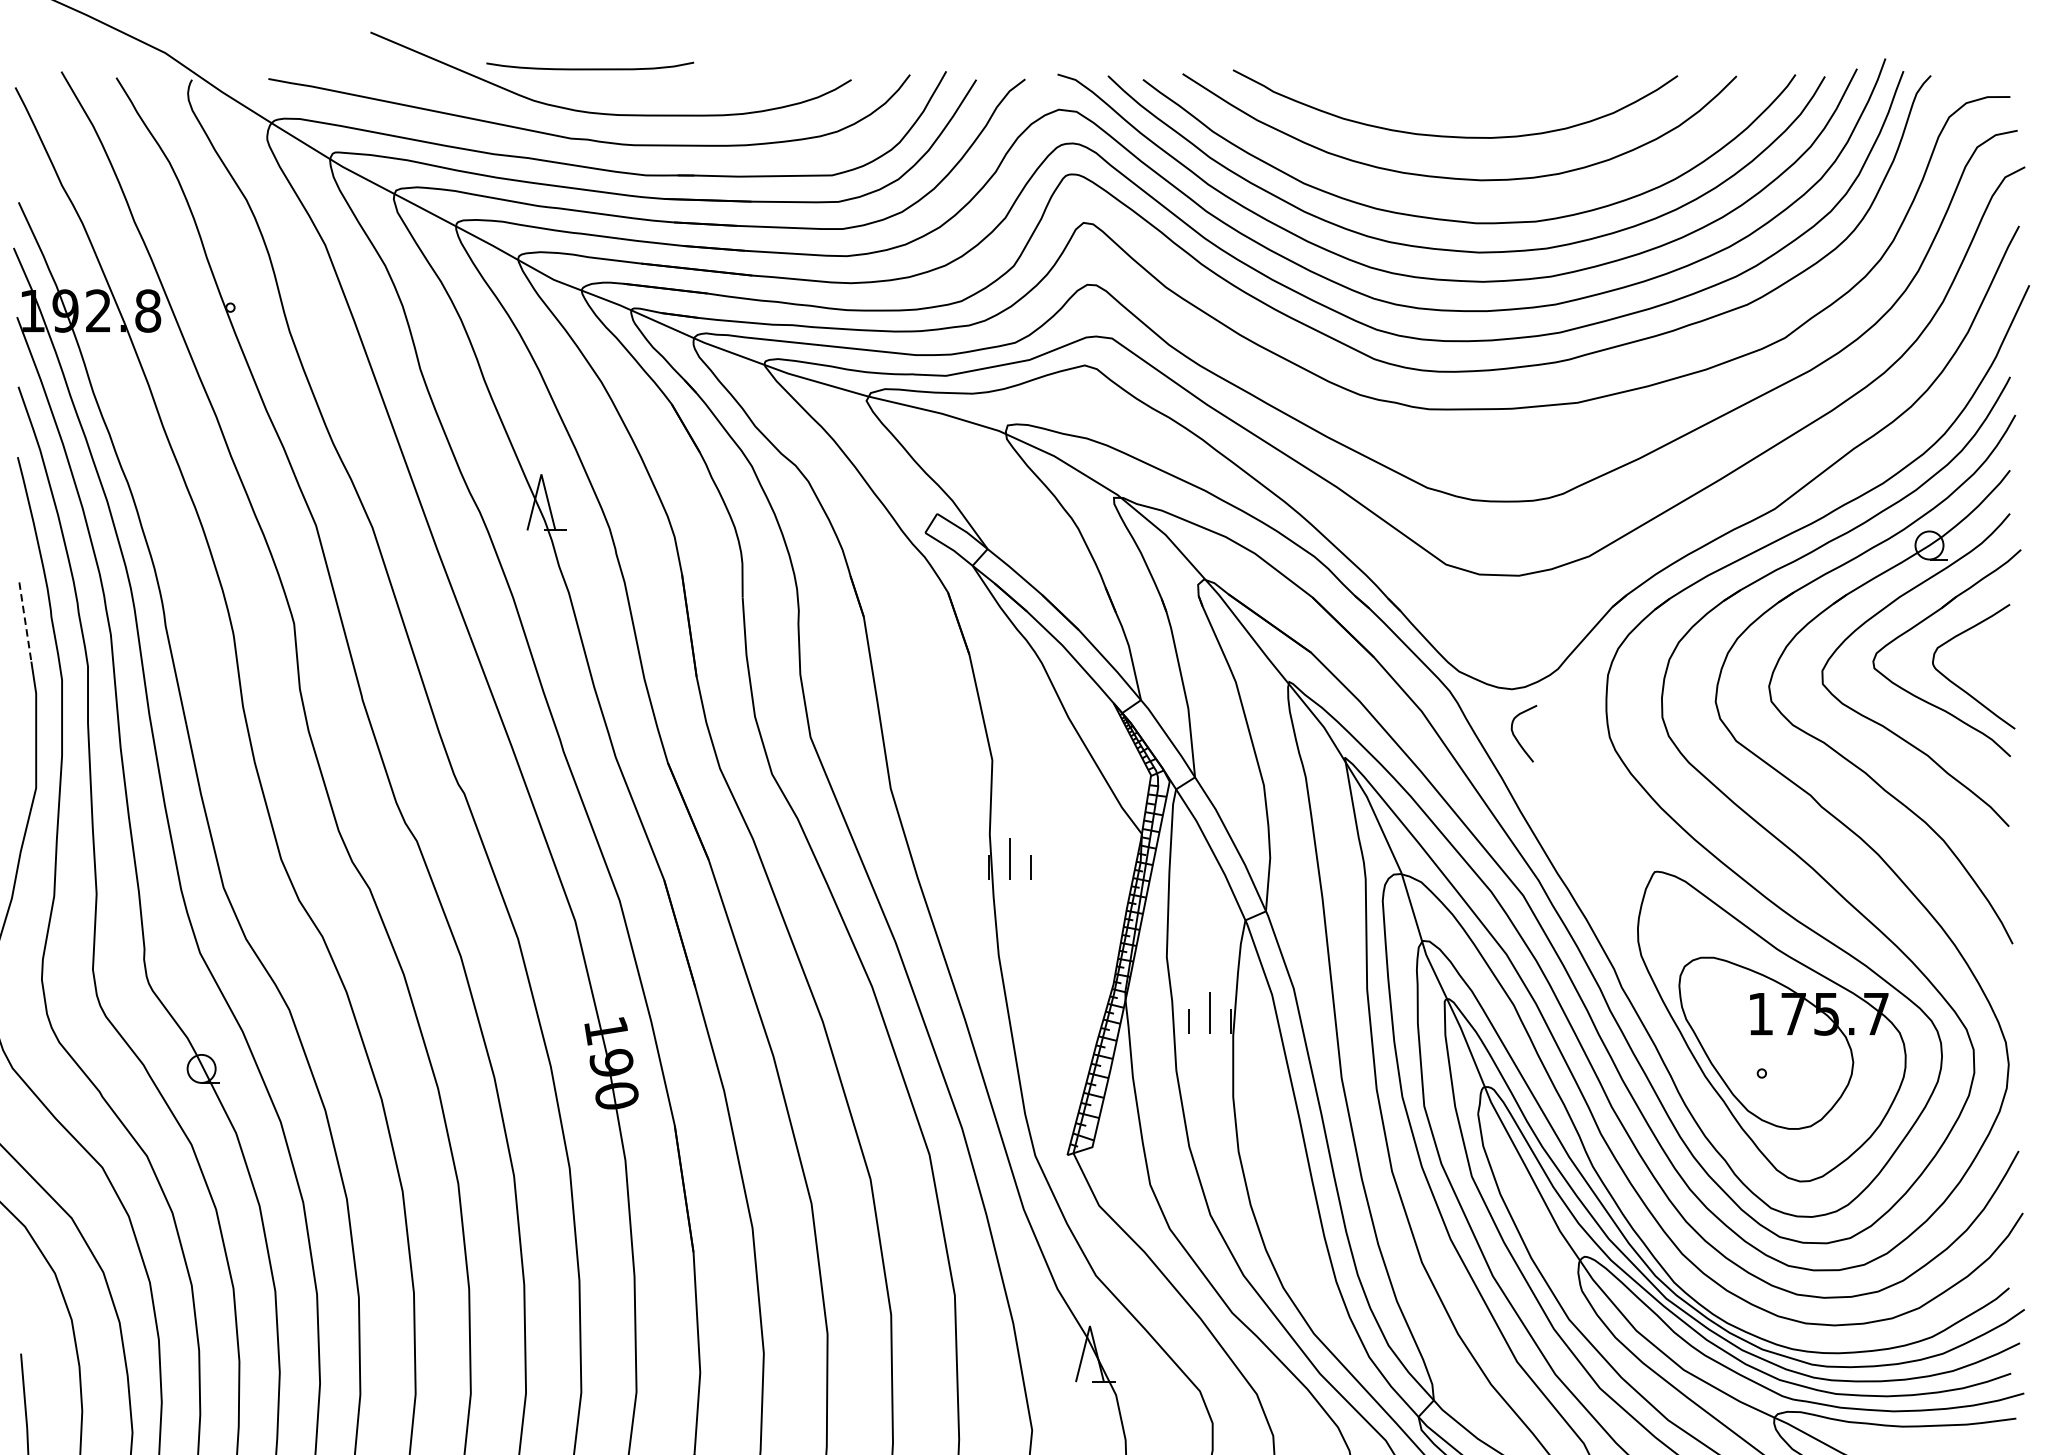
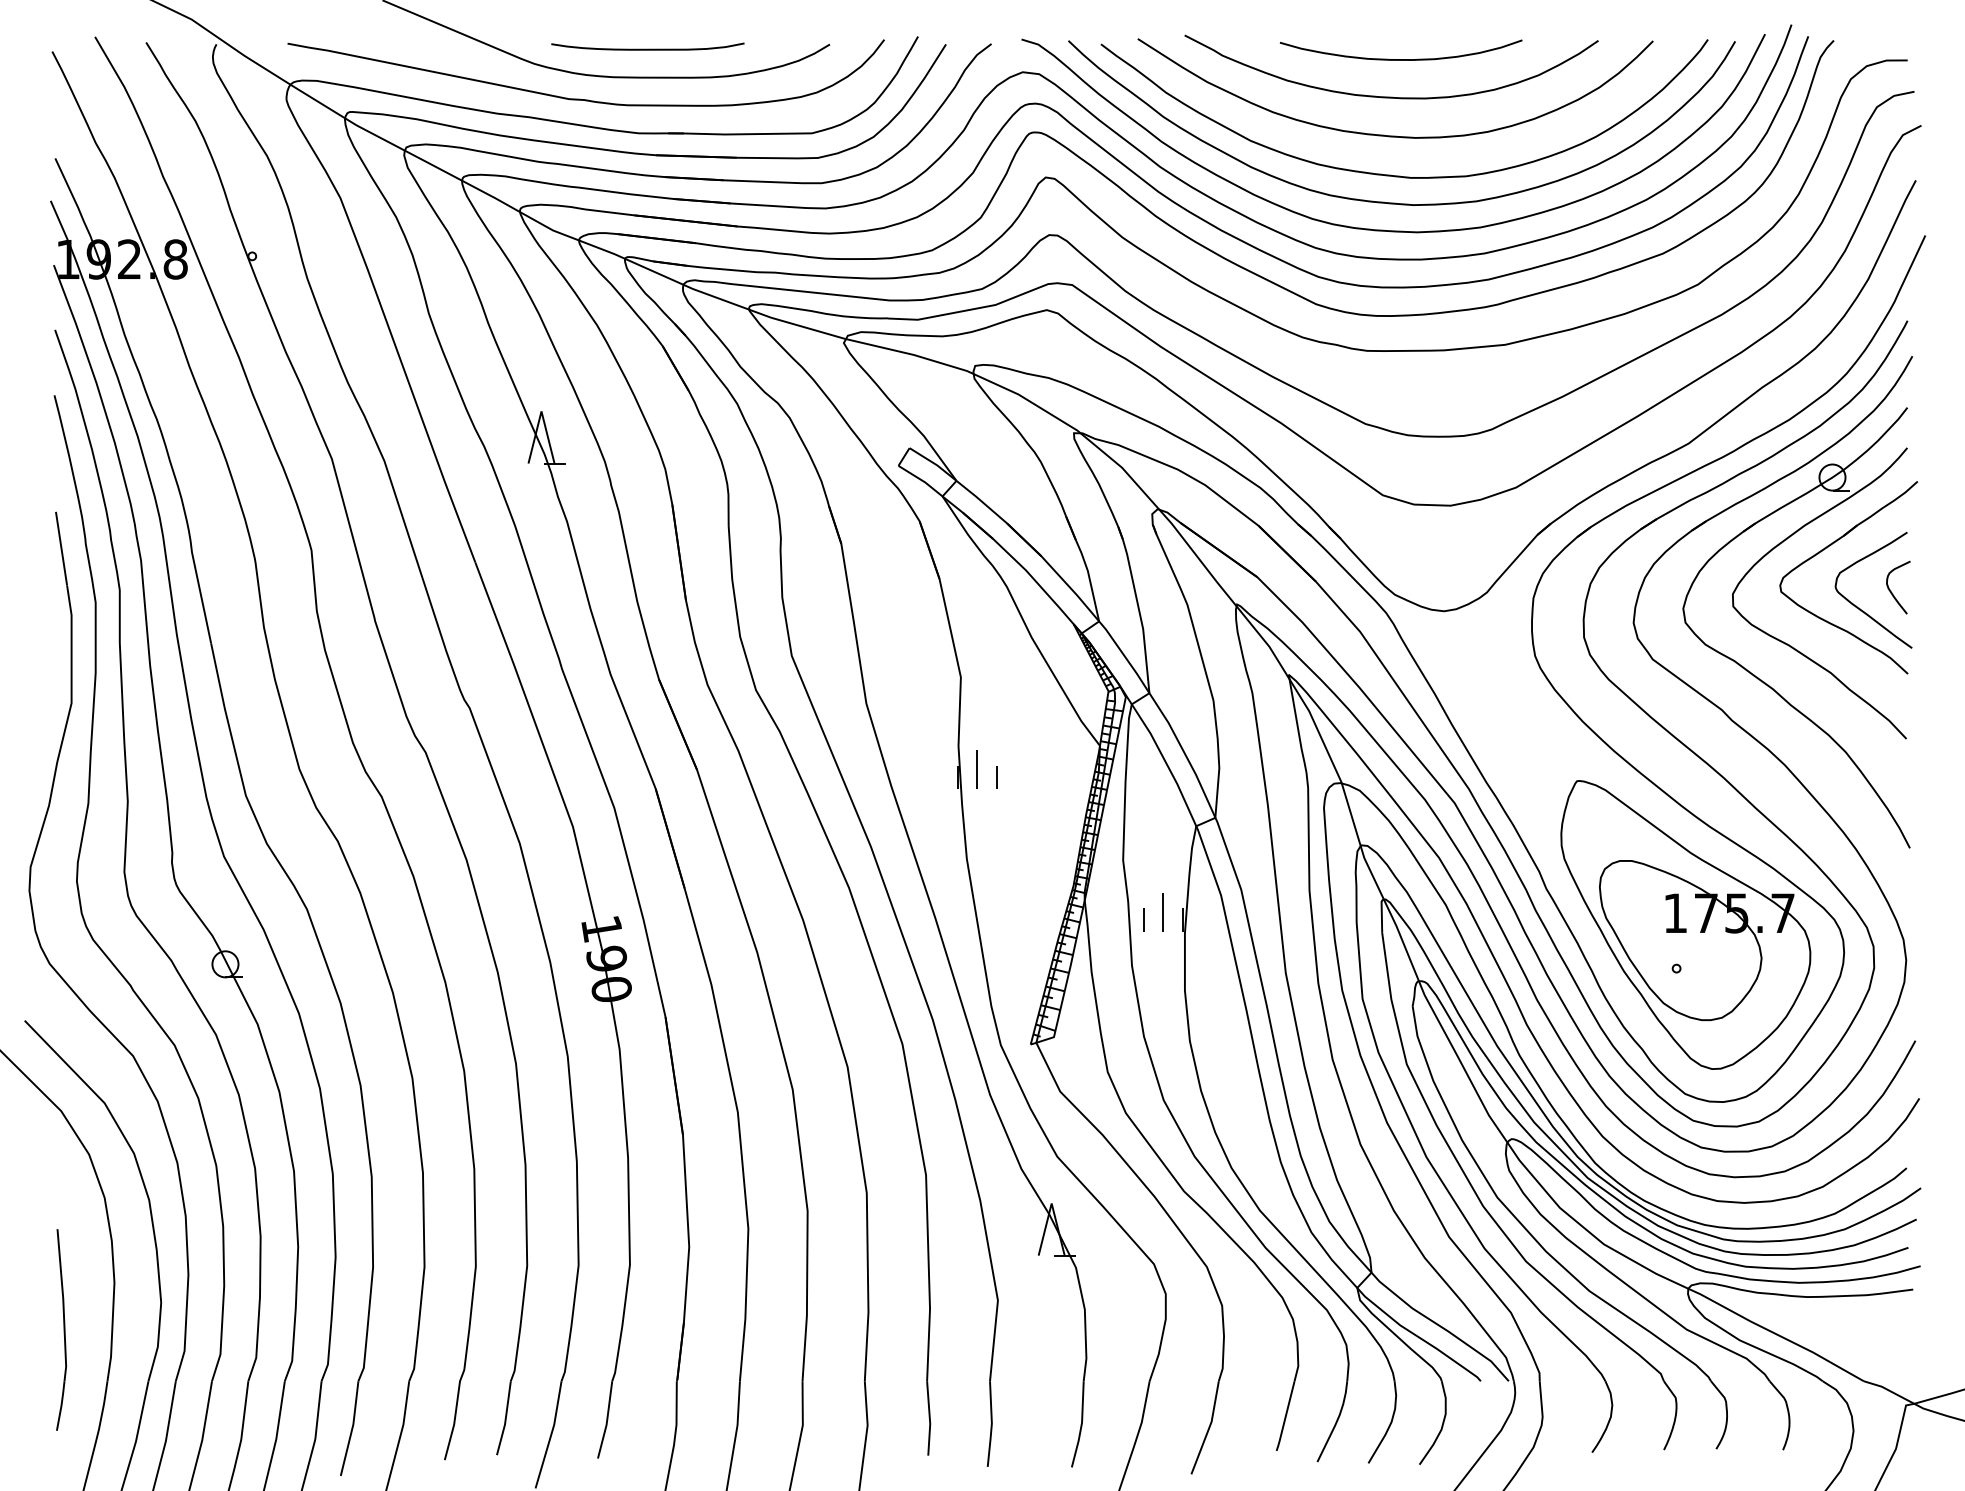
curve: (589, 68) -> (647, 48), moved
curve: (1465, 96) -> (1400, 59), added
line: (25, 622) -> (61, 549), dashed -> solid
curve: (1517, 738) -> (1892, 592), moved

